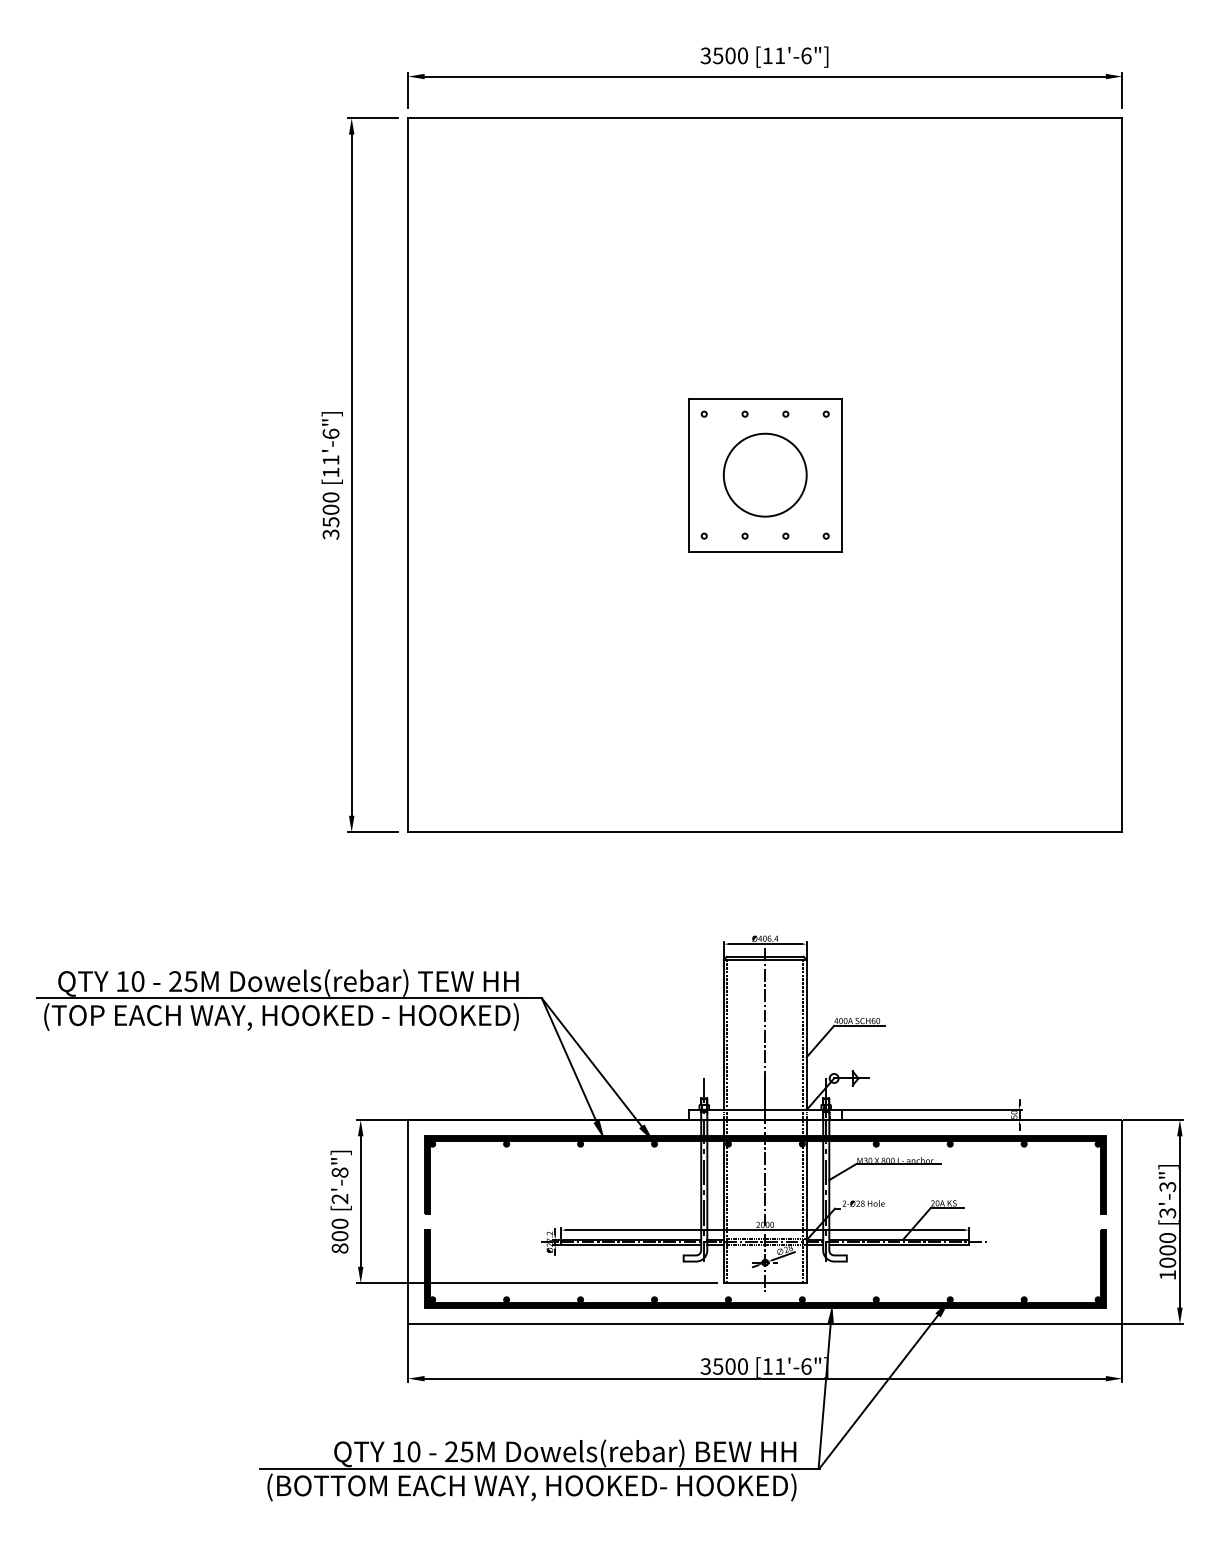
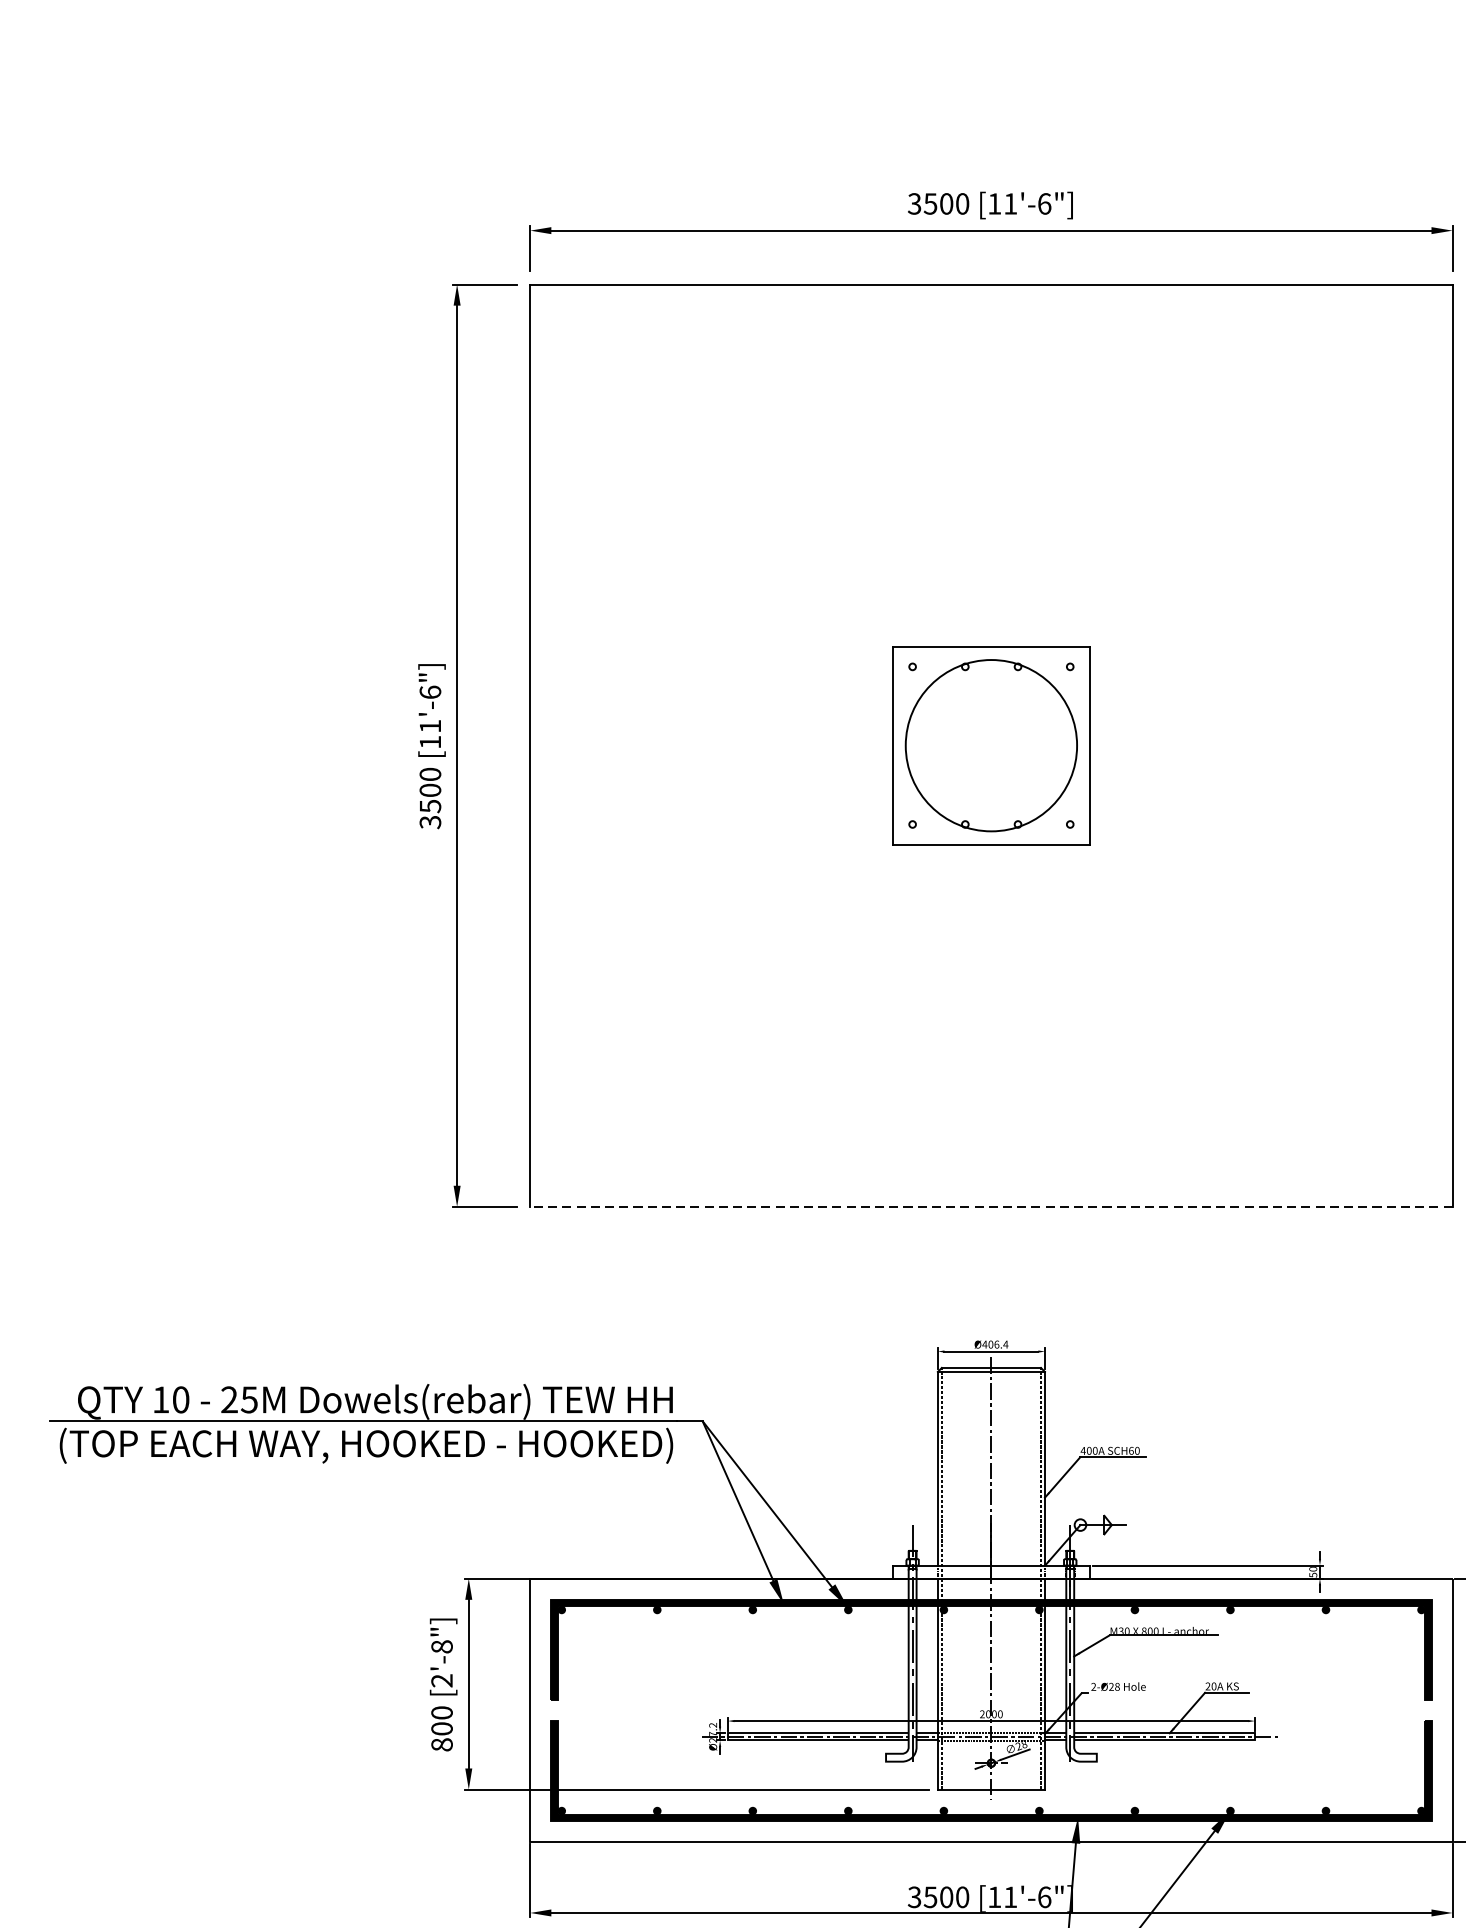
circle: (764, 474) -> (990, 744), size x1.6
line: (765, 832) -> (991, 1207), solid -> dashed

